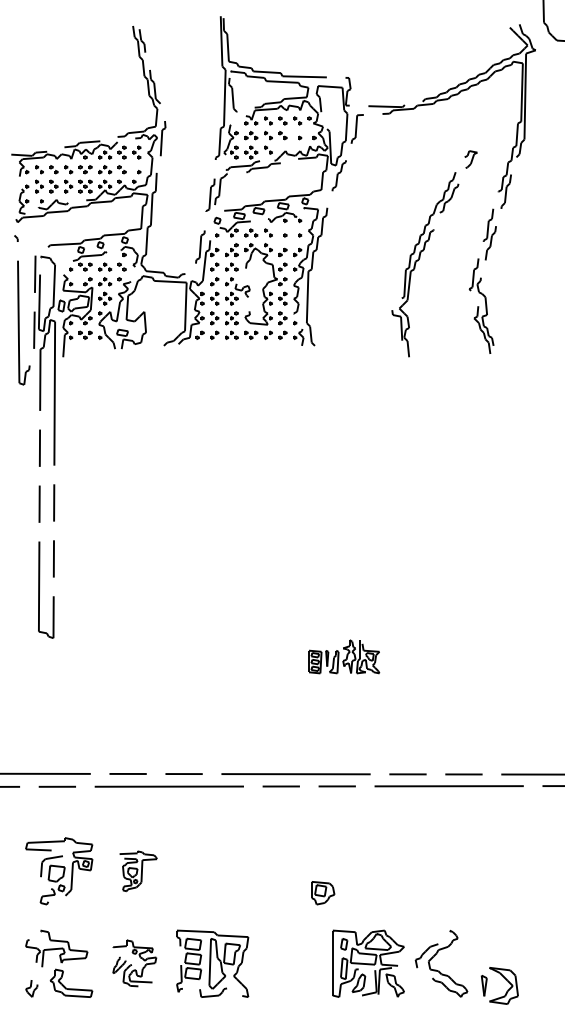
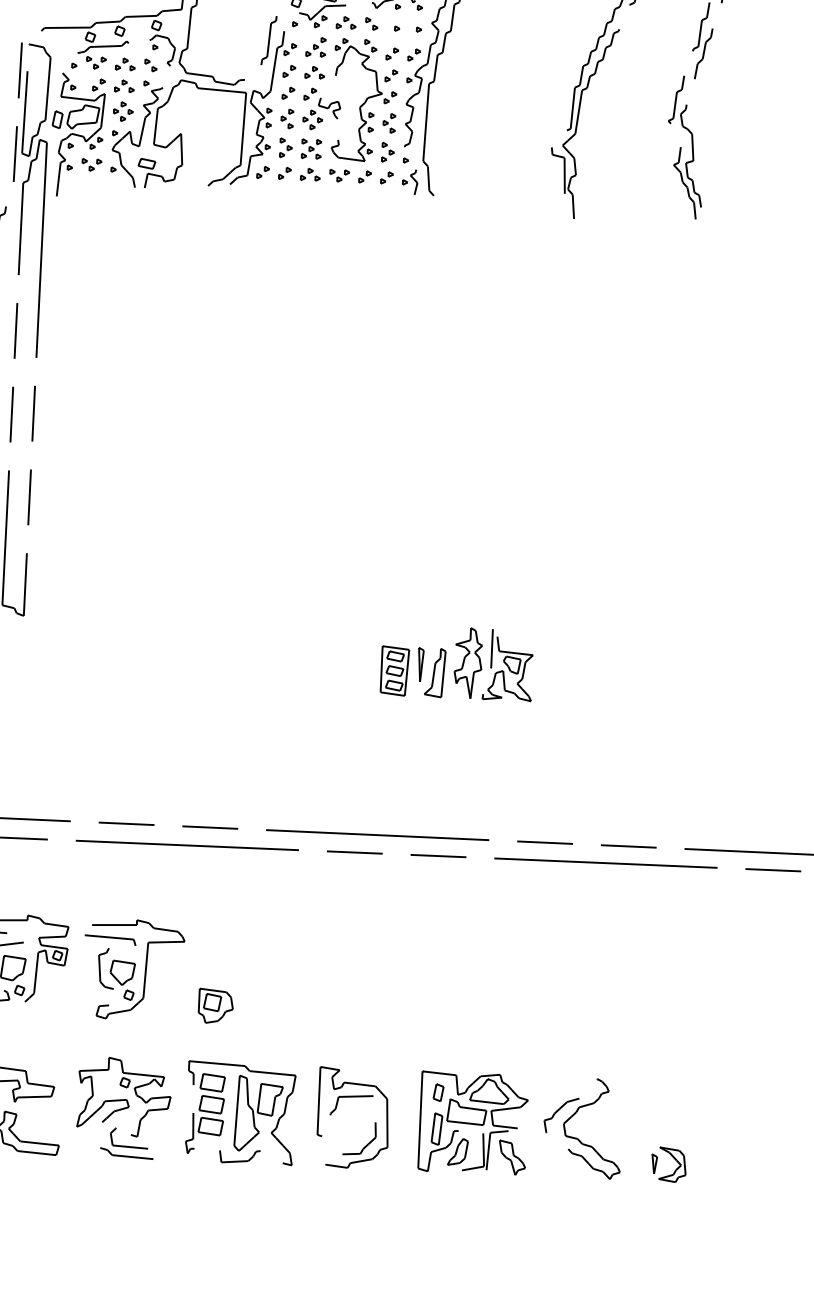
part: (344, 656) -> (457, 662), size x1.43
part: (136, 871) -> (132, 970), size x1.67
part: (323, 893) -> (216, 1006), moved
part: (277, 957) -> (337, 1108), added
part: (134, 963) -> (123, 1107), size x1.43
part: (500, 985) -> (669, 1164), size x0.62

